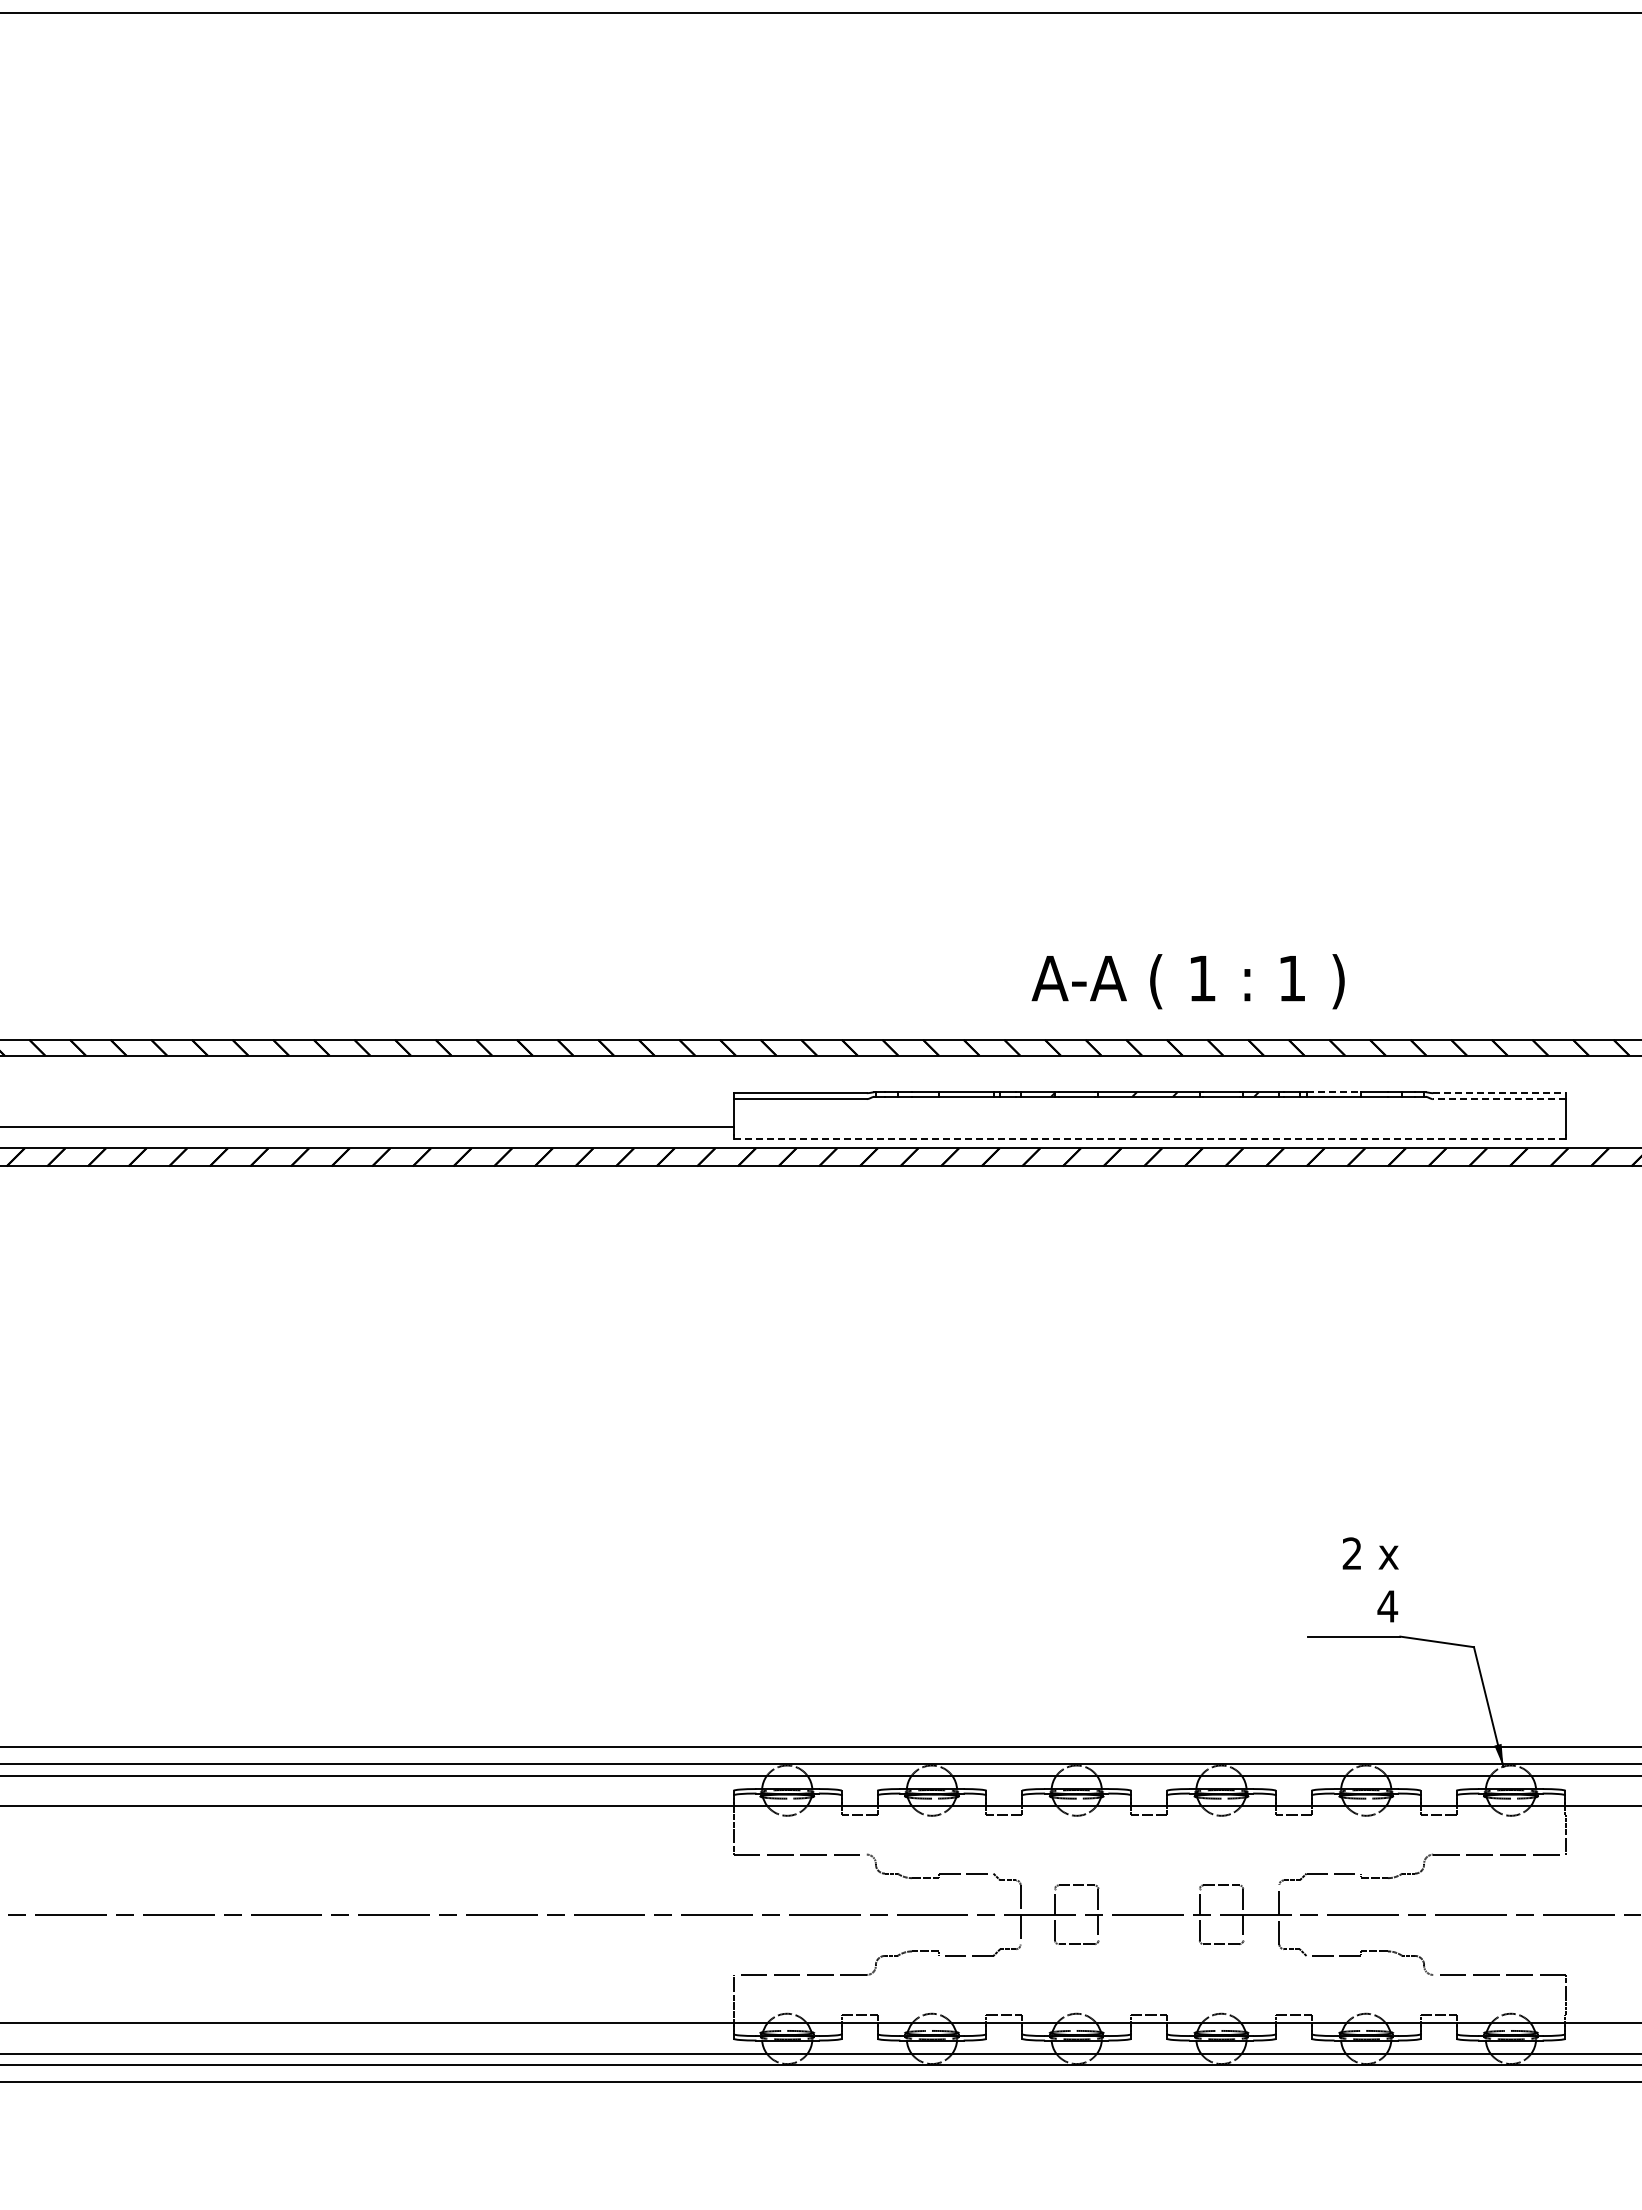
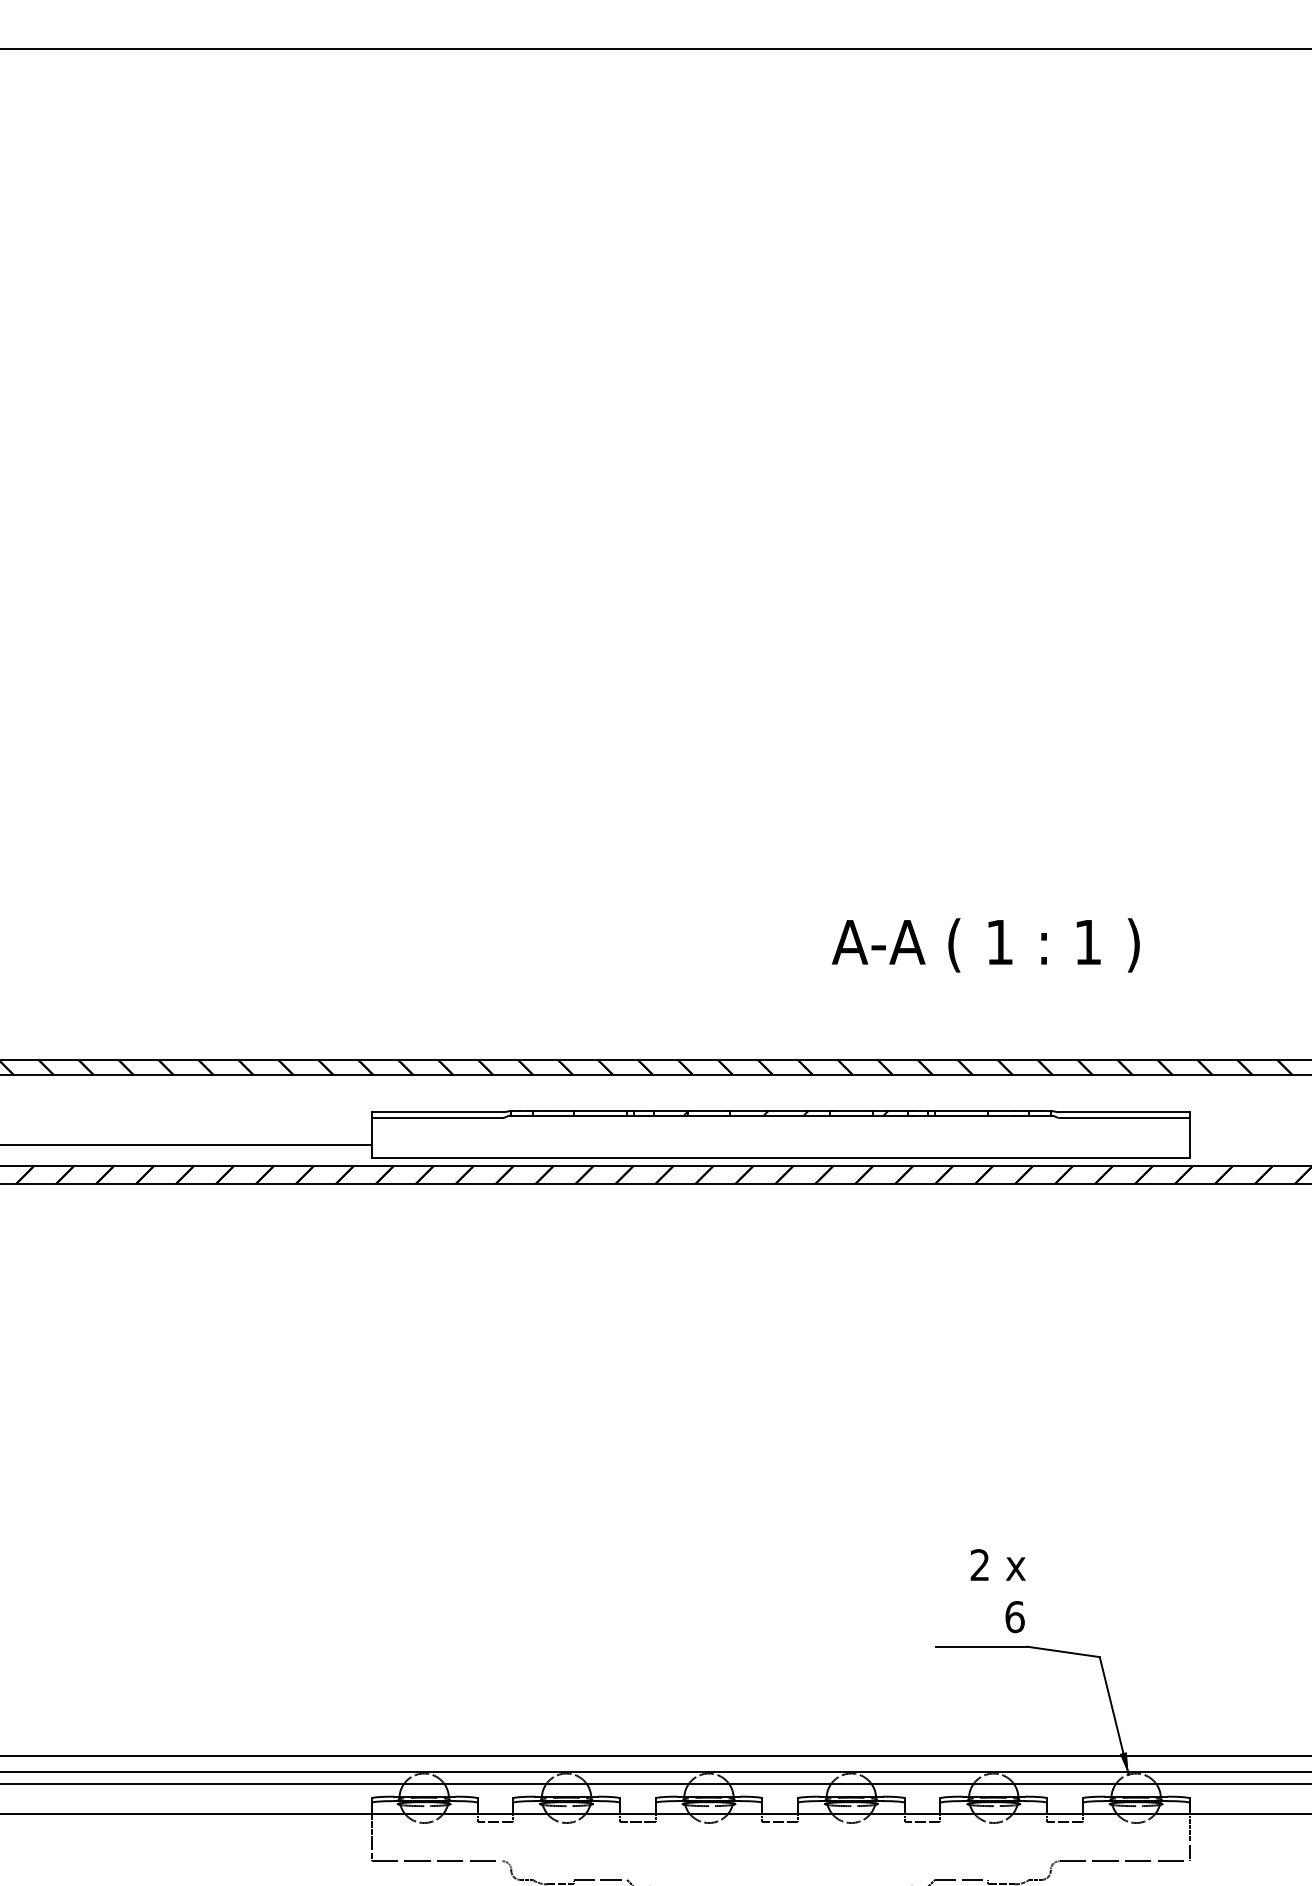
text: (1187, 981) -> (985, 945), moved
line: (1334, 1092) -> (962, 1111), dashed -> solid
line: (1500, 1093) -> (1125, 1112), dashed -> solid
line: (1499, 1099) -> (1124, 1118), dashed -> solid
line: (1149, 1139) -> (780, 1157), dashed -> solid
text: (1387, 1606) -> (1014, 1617), 4 -> 6

